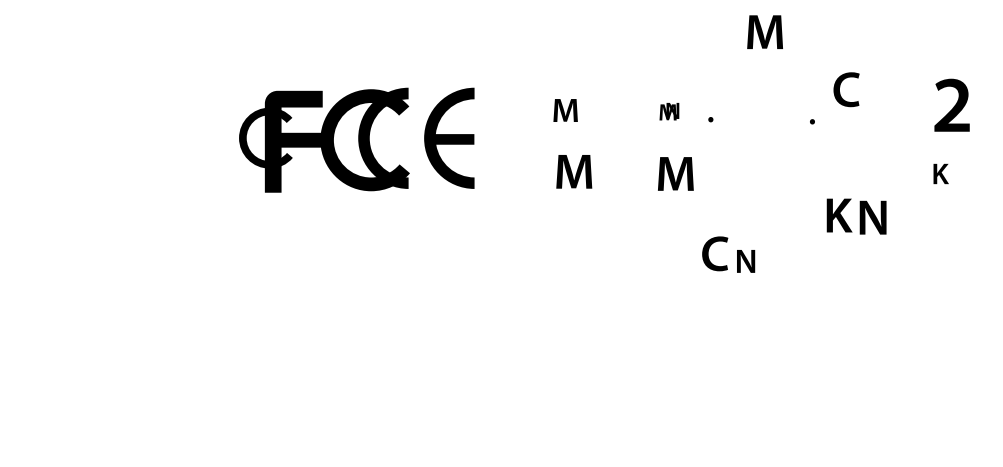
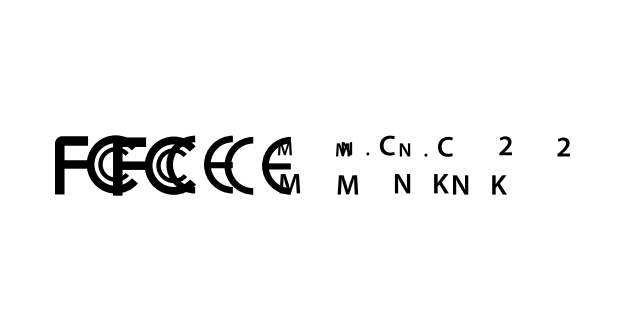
part: (764, 31) -> (398, 103), removed
part: (846, 89) -> (445, 146), moved
part: (951, 104) -> (505, 145), size x0.62
part: (669, 111) -> (344, 149), size x1.43
fill: (234, 138) -> (95, 164), added
fill: (367, 139) -> (171, 165), added
fill: (484, 139) -> (238, 165), added
fill: (550, 139) -> (276, 165), added
part: (771, 171) -> (402, 183), added
part: (941, 173) -> (499, 184), size x1.67
part: (857, 216) -> (451, 184), moved
part: (729, 253) -> (395, 145), moved

